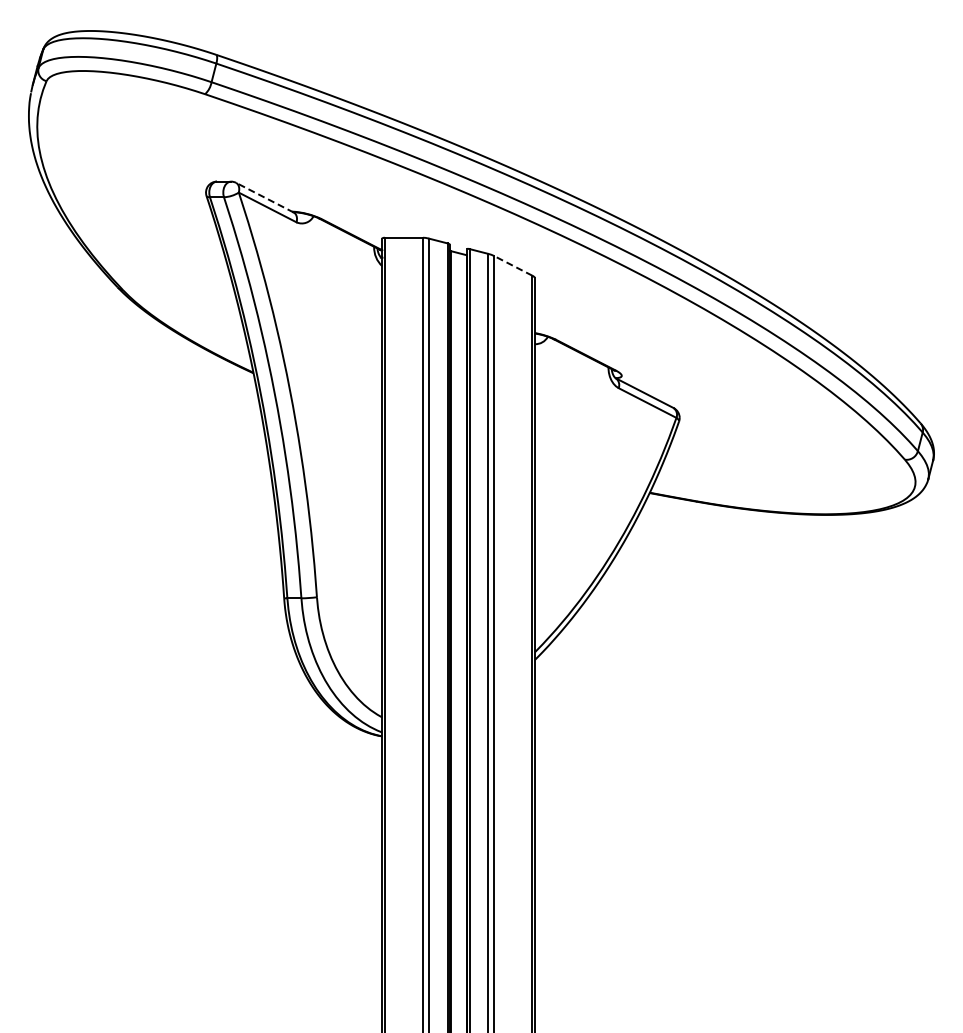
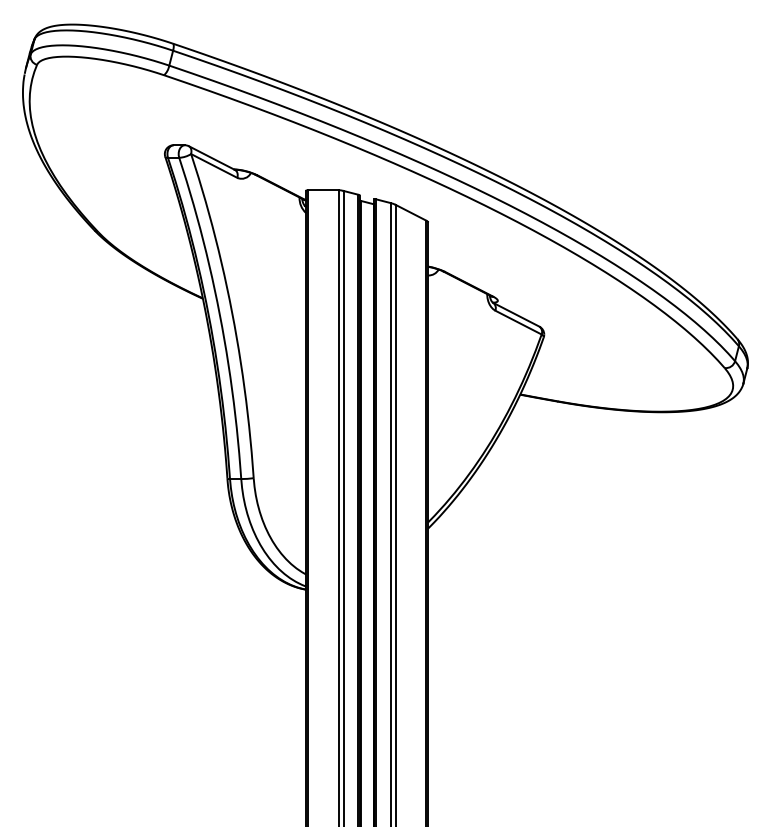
line: (264, 197) -> (211, 157), dashed -> solid
line: (512, 265) -> (410, 212), dashed -> solid

